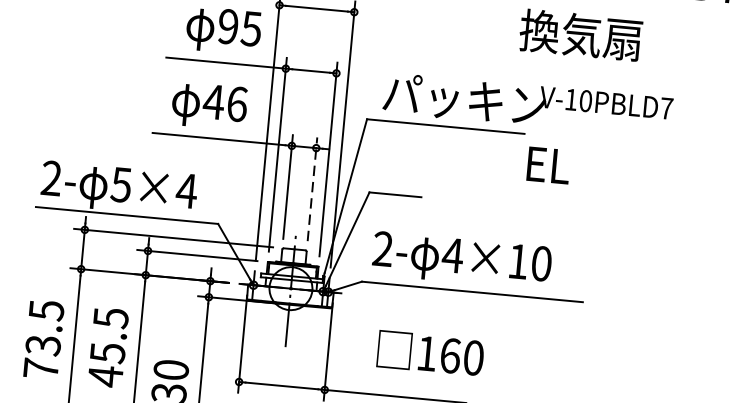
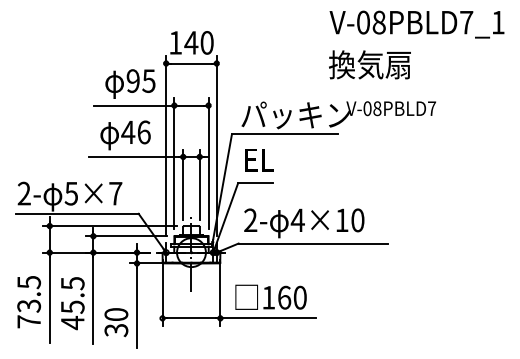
text: (578, 100) -> (372, 108), V-10PBLD7 -> V-08PBLD7
text: (548, 166) -> (259, 160), moved
line: (312, 188) -> (199, 184), dashed -> solid
text: (186, 190) -> (115, 193), 5×4 -> 5×7
text: (429, 352) -> (270, 296), moved

